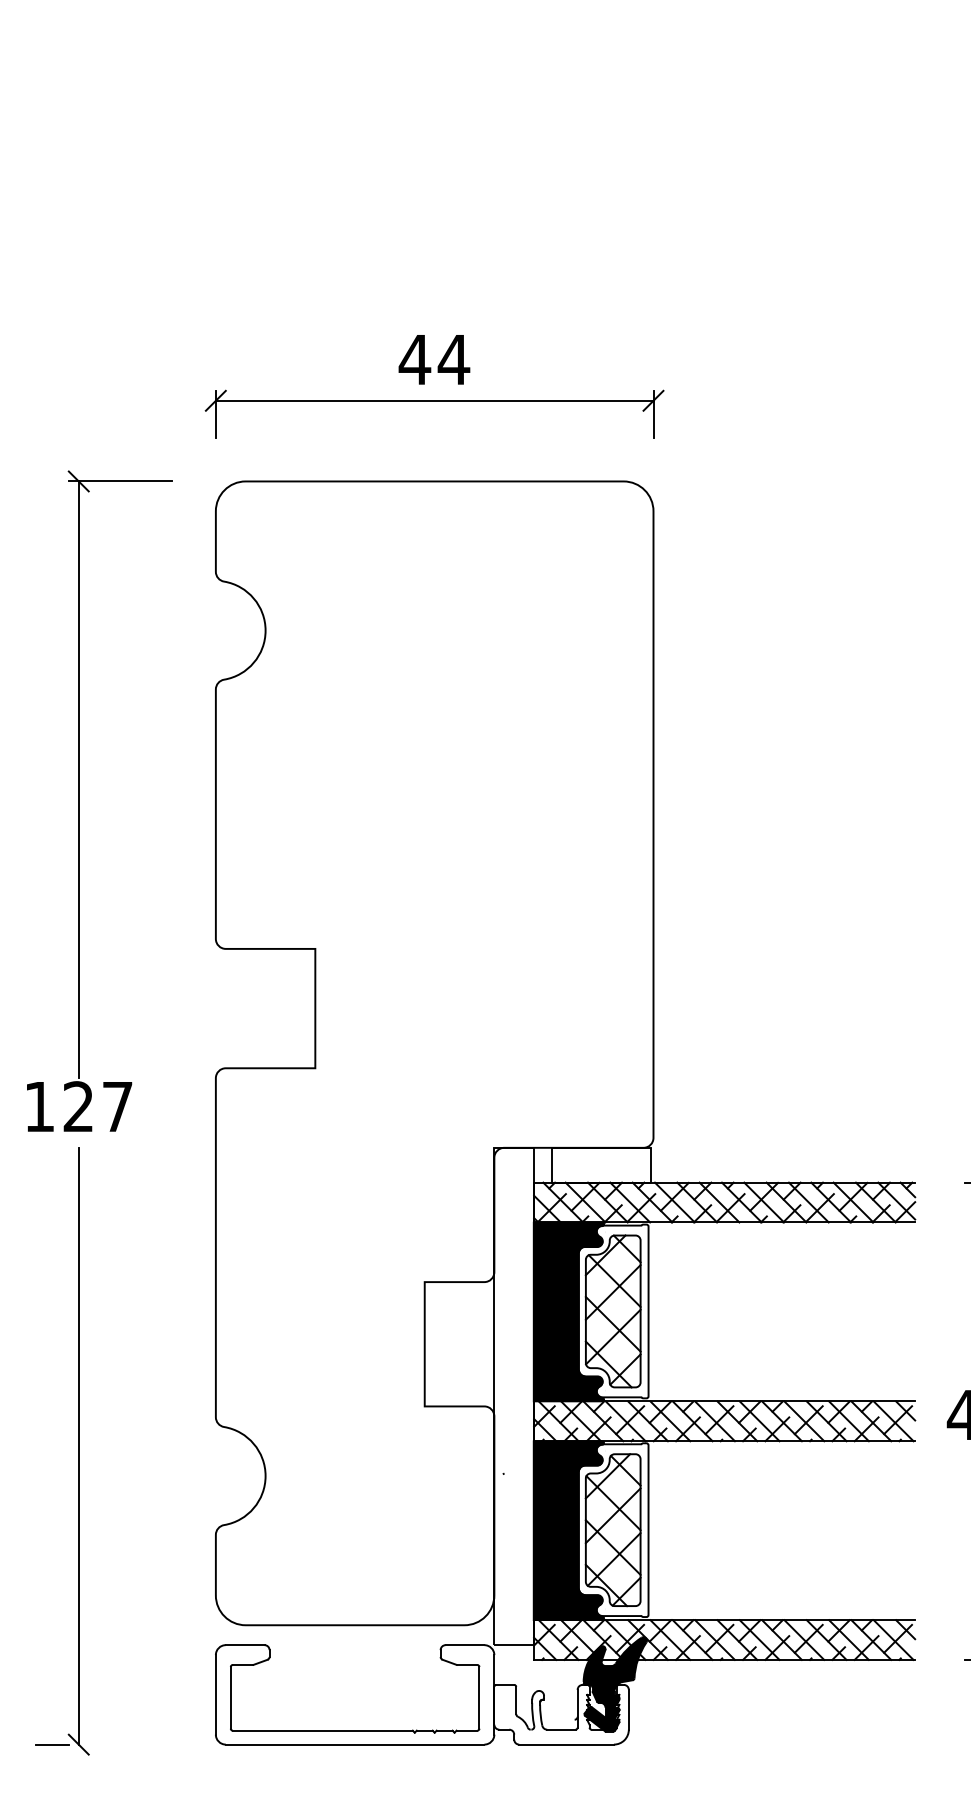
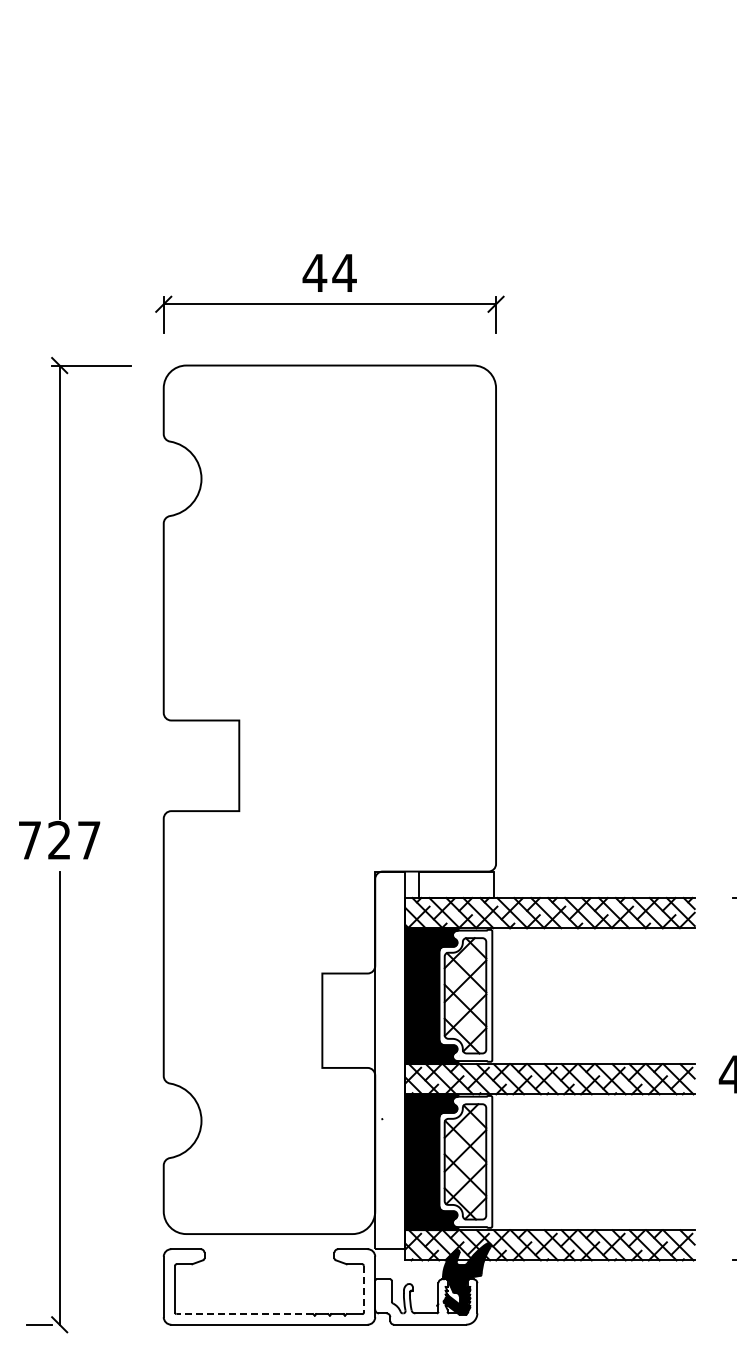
text: (39, 1106) -> (29, 840), 127 -> 727
line: (478, 1698) -> (363, 1289), solid -> dashed
line: (322, 1731) -> (244, 1314), solid -> dashed

